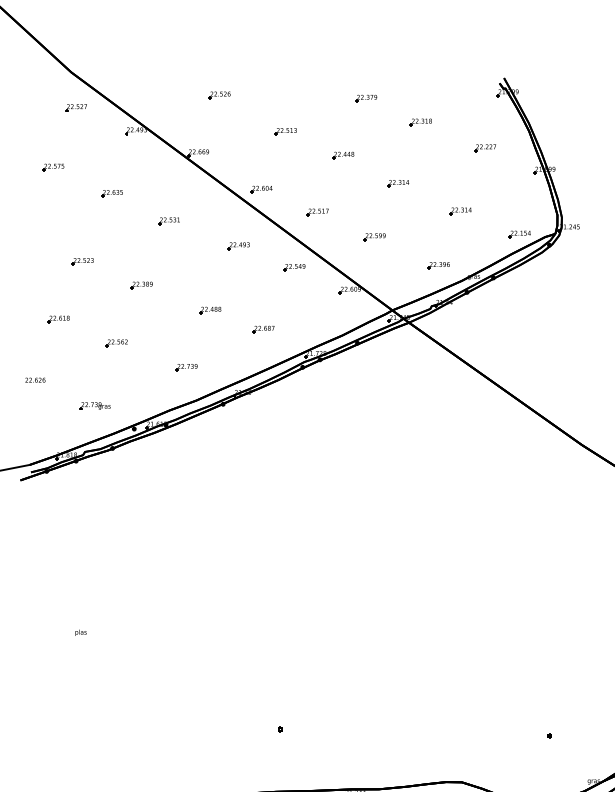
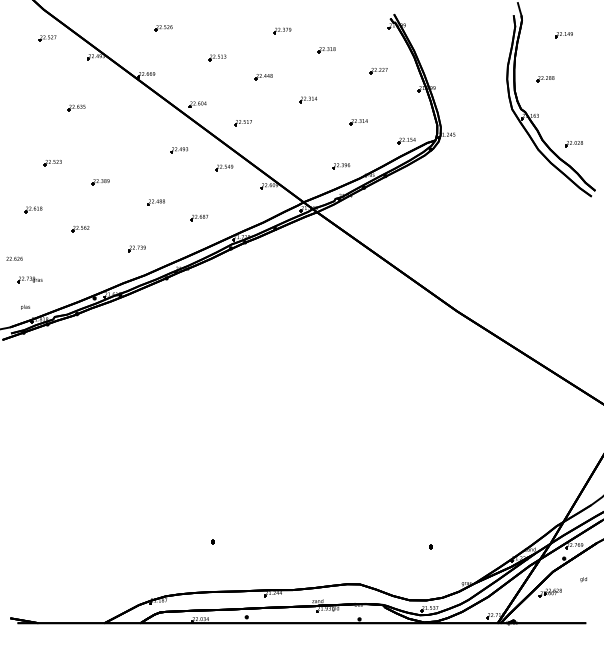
part: (52, 167) -> (28, 86), removed
part: (168, 221) -> (122, 130), removed
part: (374, 237) -> (289, 143), removed
part: (94, 405) -> (29, 279), moved
text: (80, 632) -> (25, 307), moved

